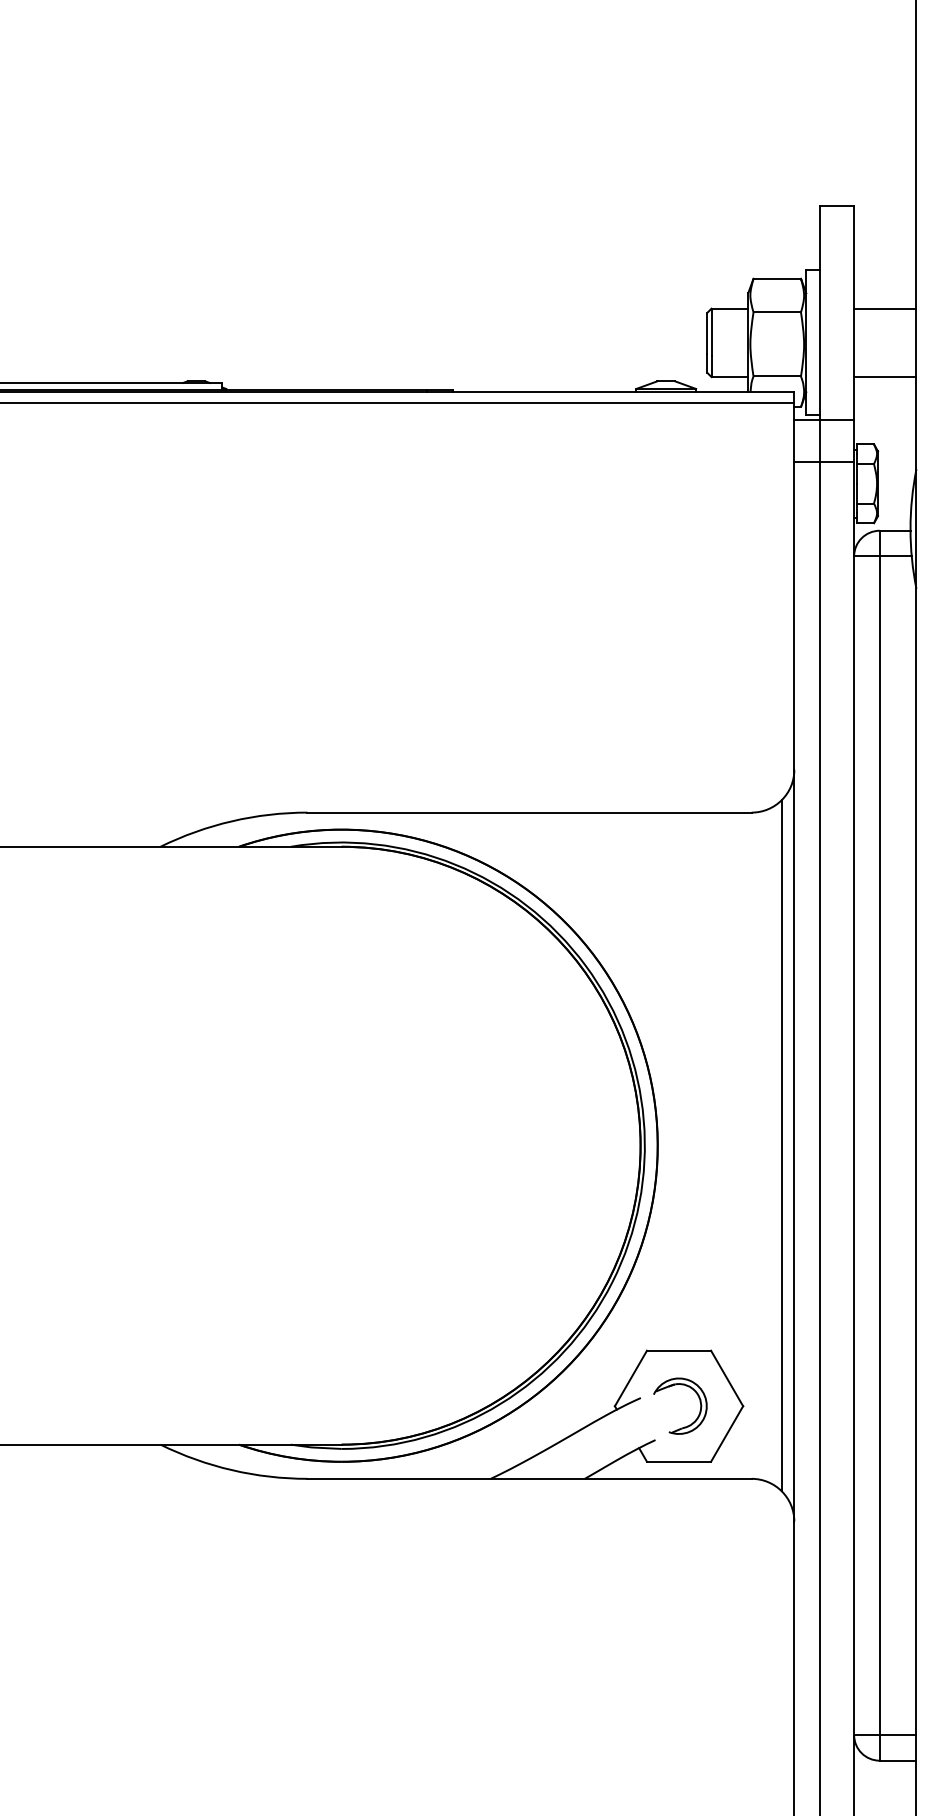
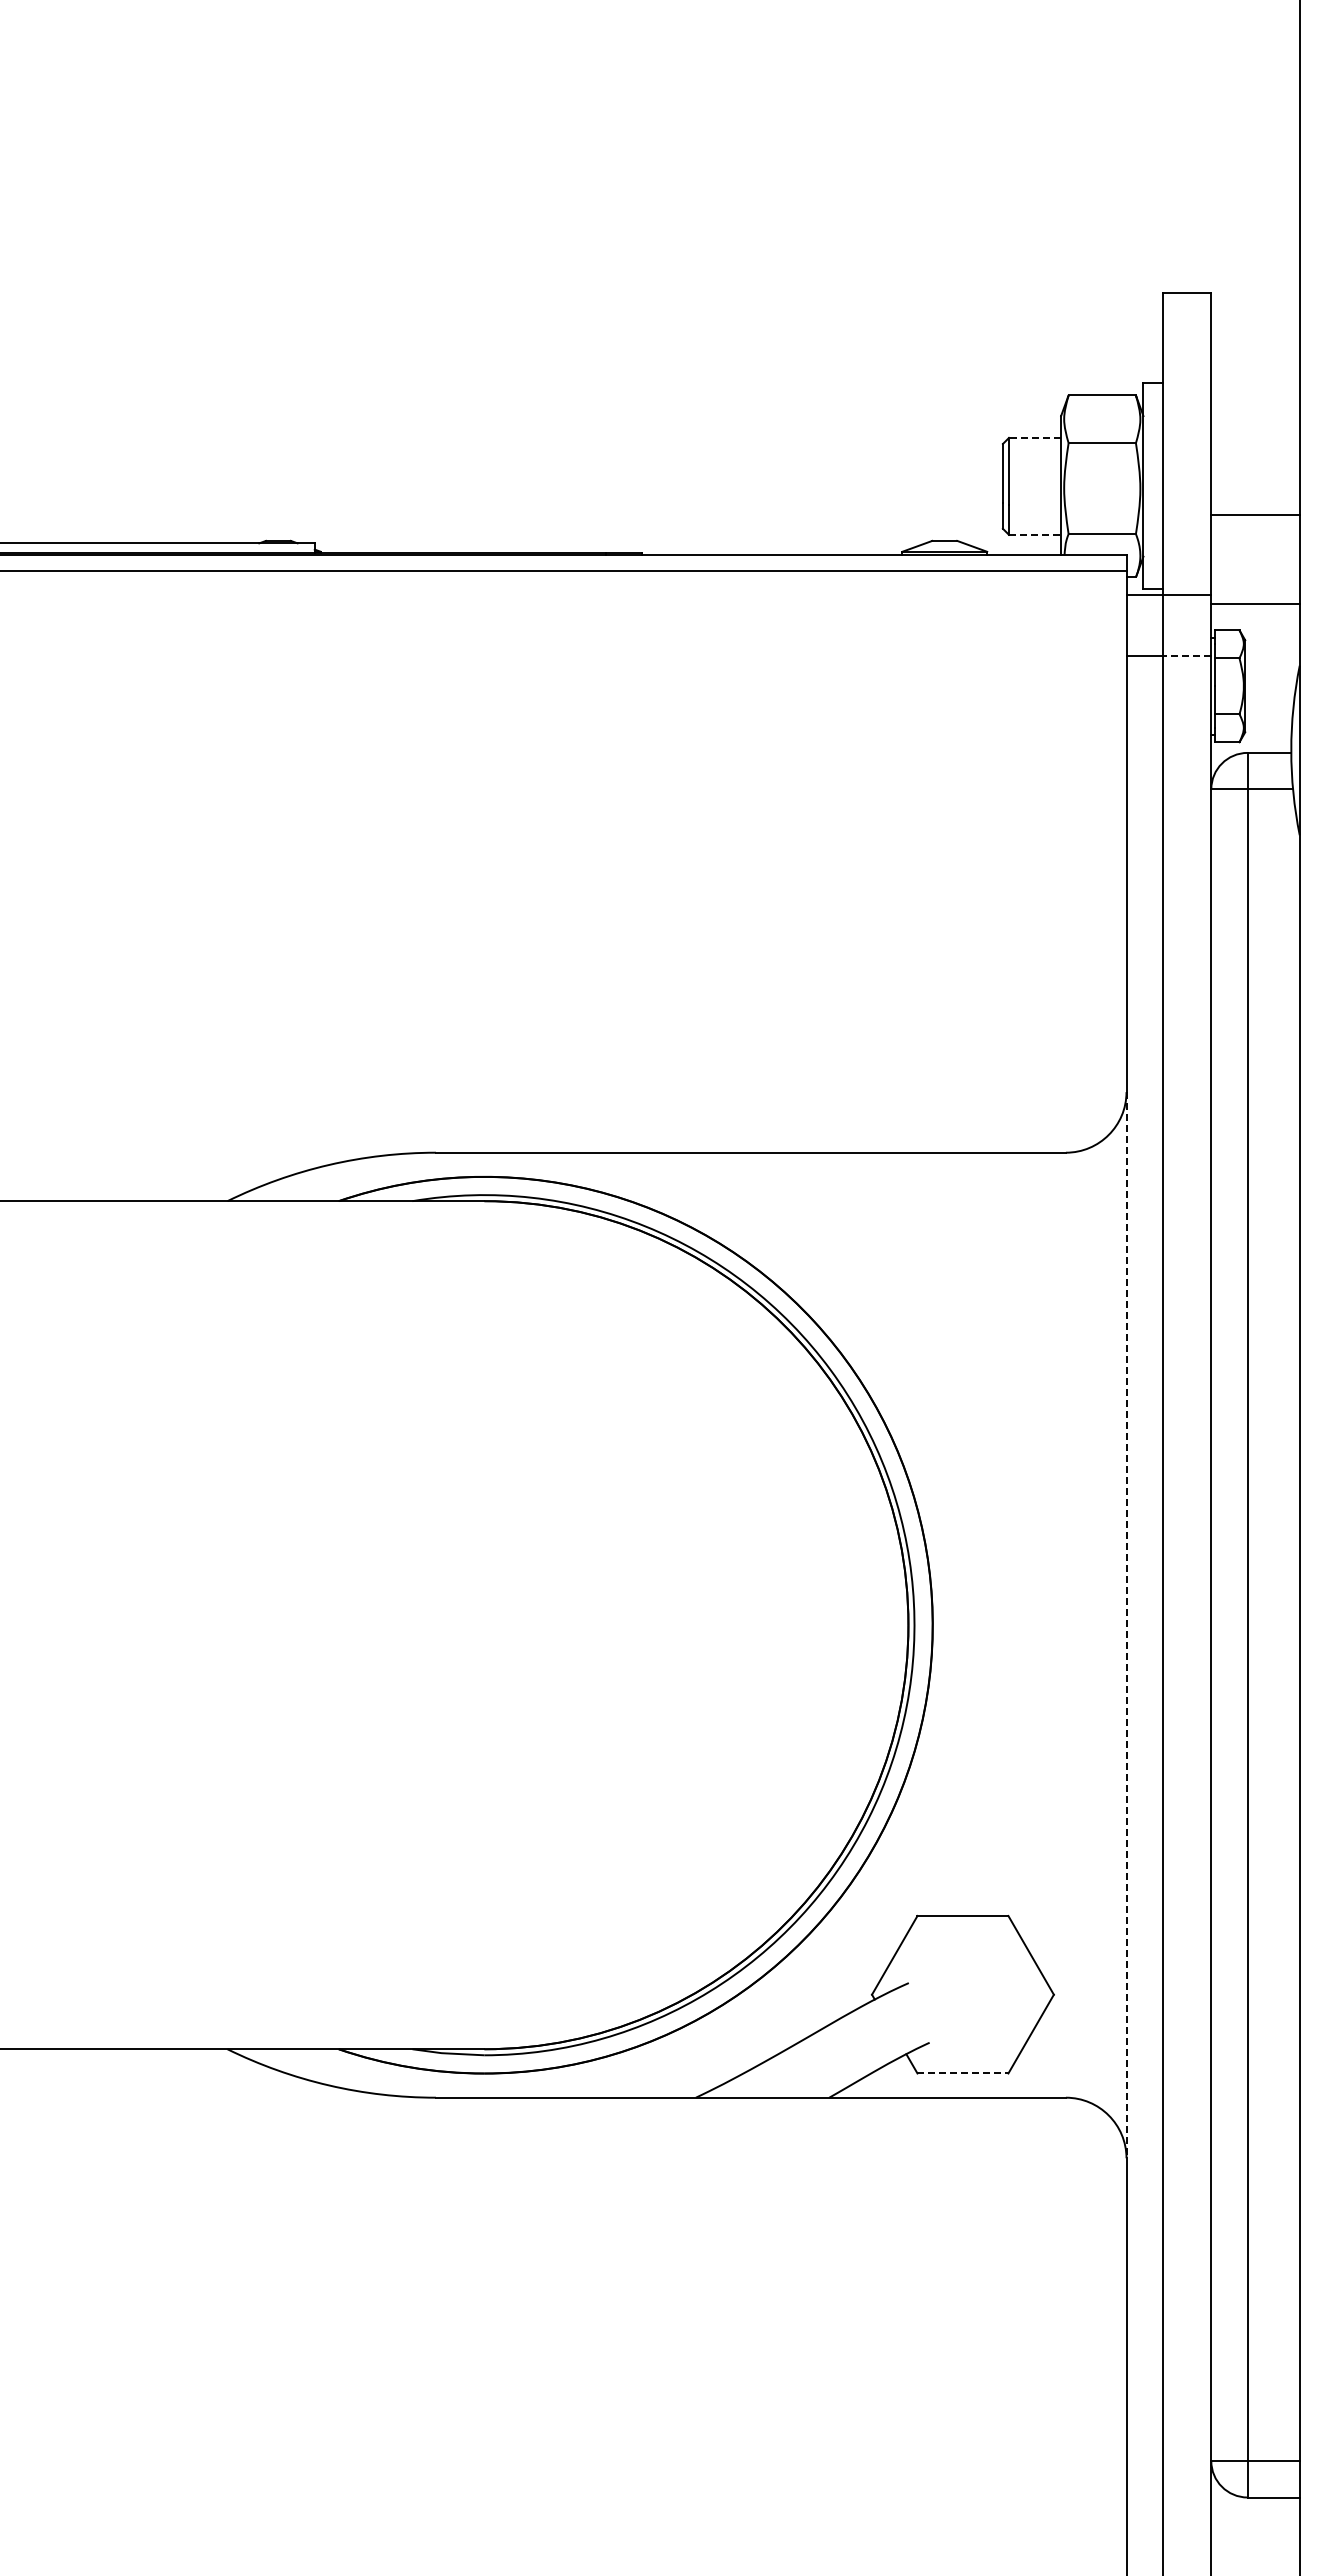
line: (729, 308) -> (1034, 437), solid -> dashed
line: (885, 308) -> (1255, 514), moved
line: (730, 376) -> (1035, 534), solid -> dashed
line: (885, 376) -> (1255, 603), moved
line: (836, 462) -> (1186, 656), solid -> dashed
line: (781, 1145) -> (1108, 1625), removed
line: (794, 1145) -> (1126, 1625), solid -> dashed
part: (699, 1401) -> (992, 1988), removed
line: (679, 1461) -> (963, 2073), solid -> dashed

